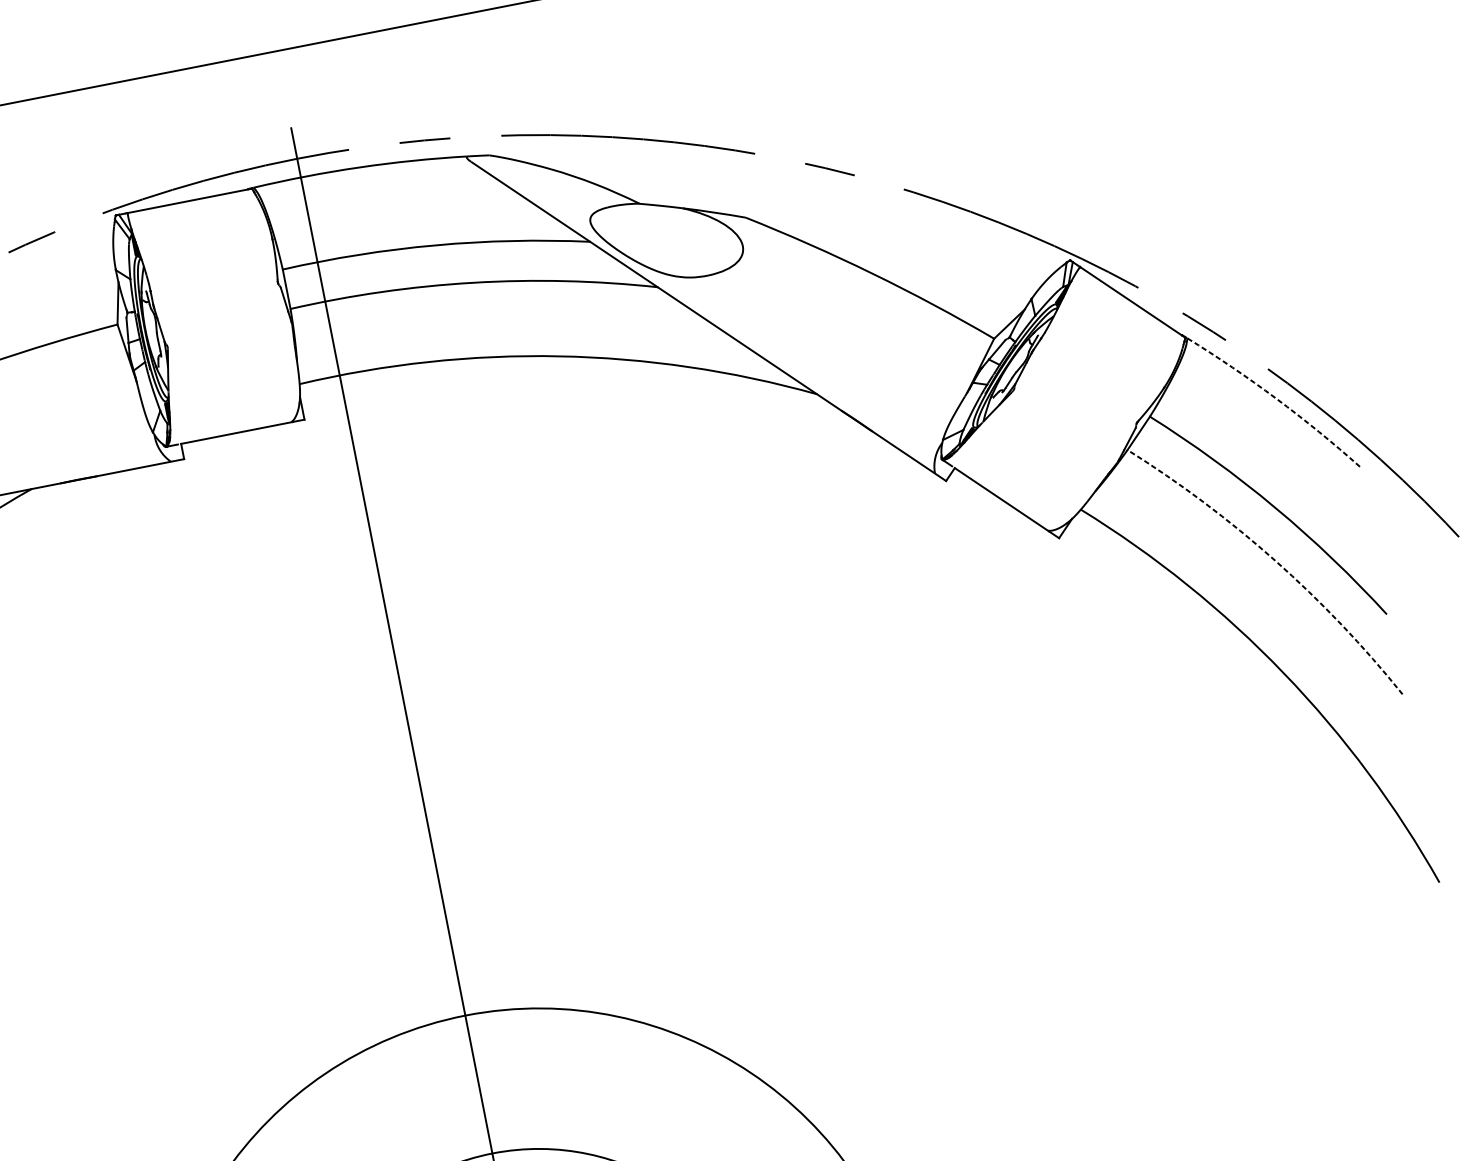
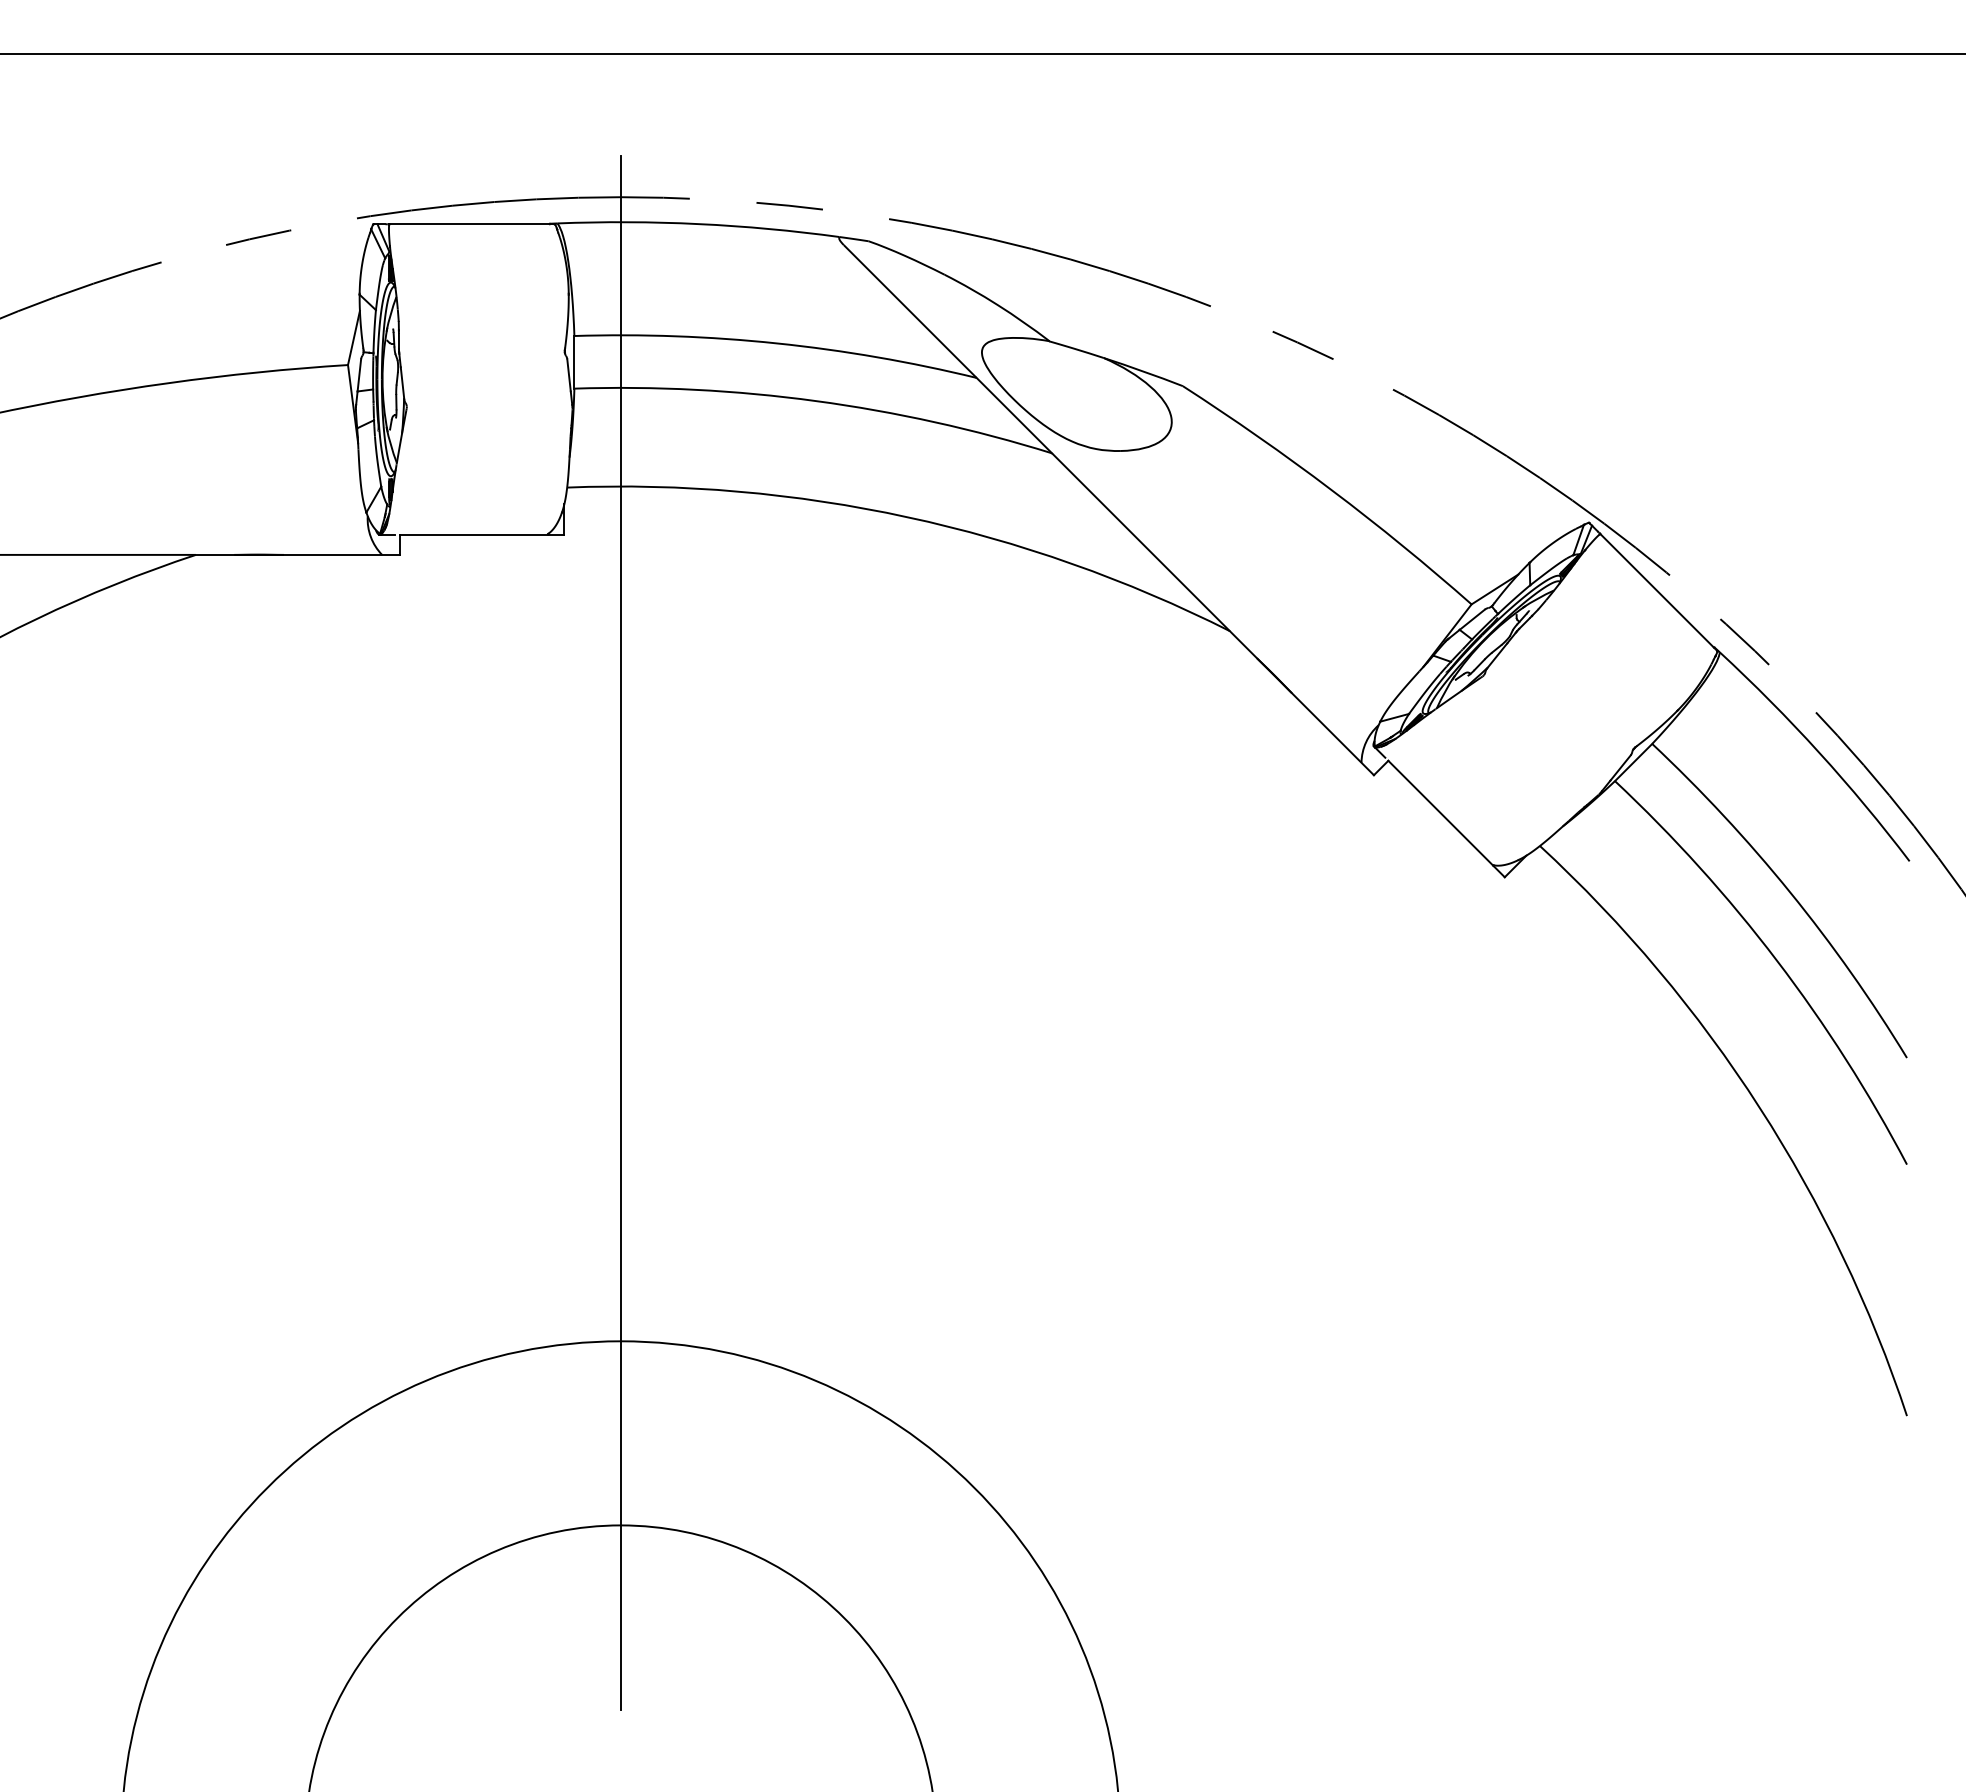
arc: (1276, 398) -> (1819, 752), dashed -> solid
arc: (1275, 560) -> (1777, 960), dashed -> solid

